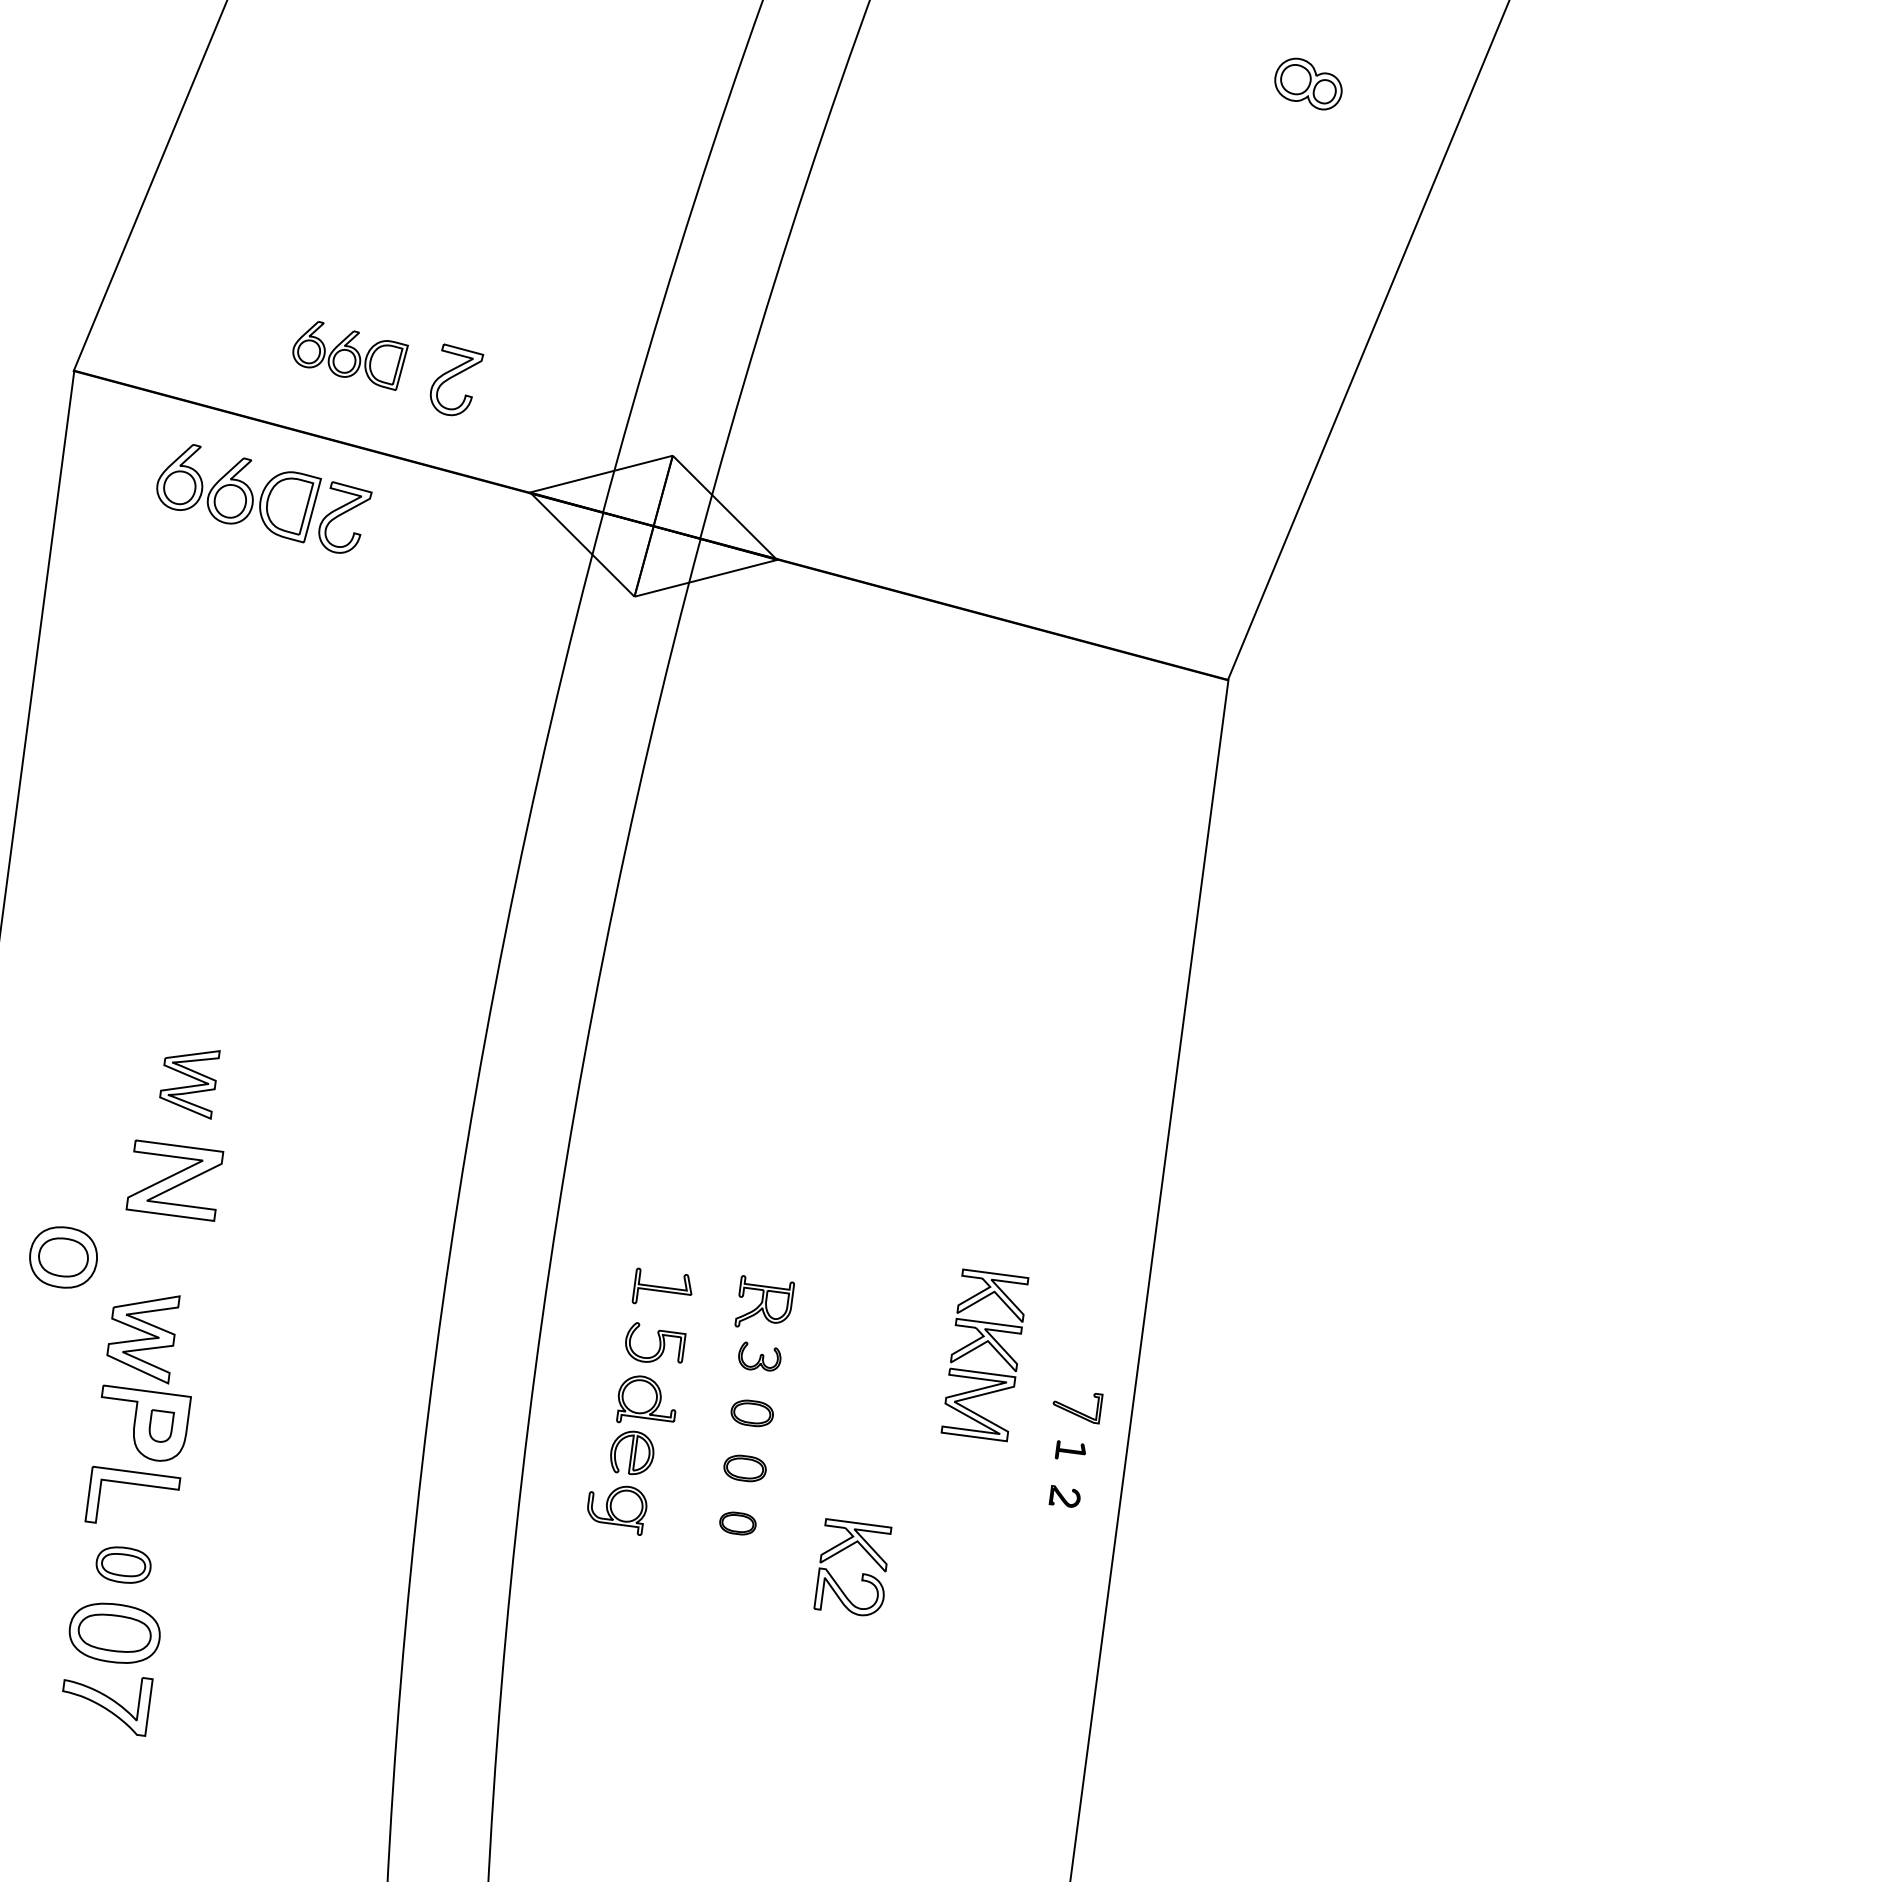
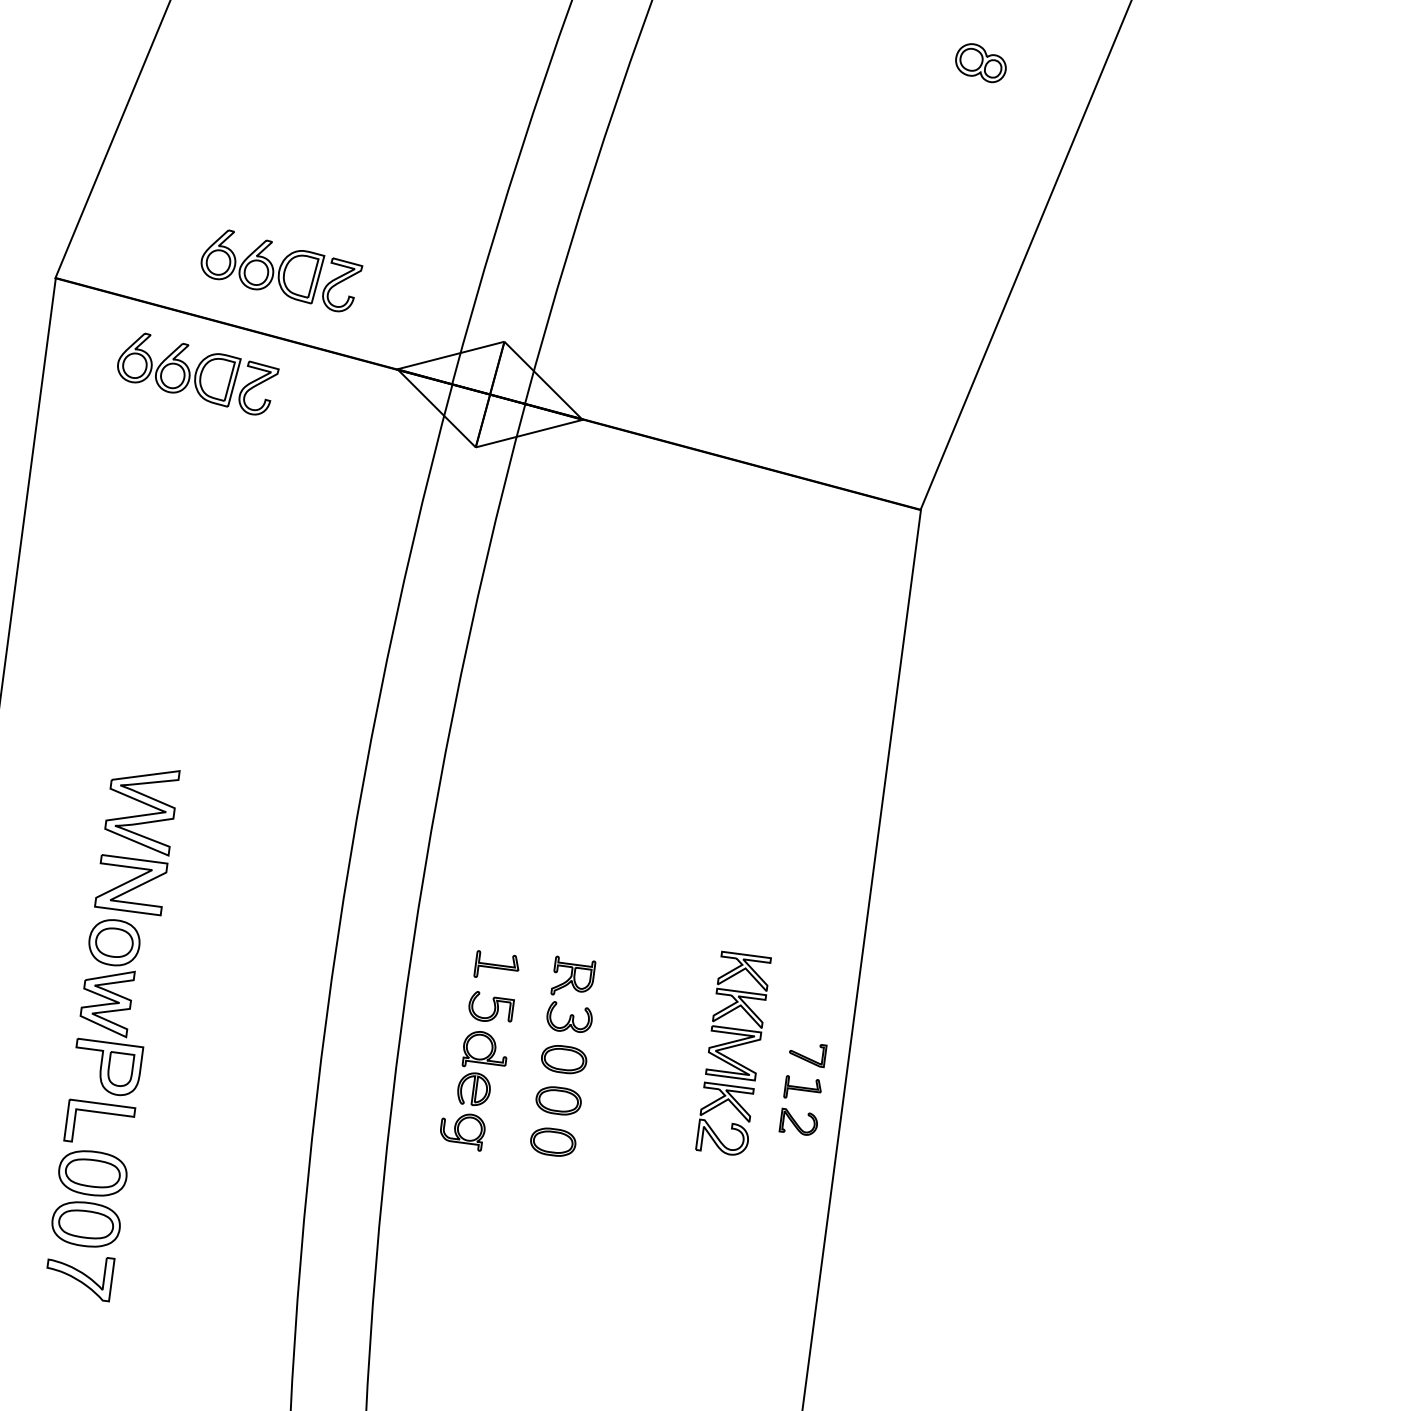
part: (350, 355) -> (262, 266), size x1.43
part: (189, 1084) -> (142, 813), size x1.67
part: (63, 1257) -> (114, 942), moved
part: (759, 1356) -> (569, 1016), size x1.43
part: (751, 1413) -> (563, 1059), size x1.43
part: (161, 1425) -> (121, 1068), size x1.43
part: (1070, 1449) -> (802, 1086), size x1.67
part: (744, 1468) -> (558, 1100), size x1.43
part: (1064, 1496) -> (798, 1121), size x1.67
part: (737, 1523) -> (552, 1142), size x1.67
part: (123, 1564) -> (92, 1172), size x1.67
part: (862, 1573) -> (732, 1123), moved

